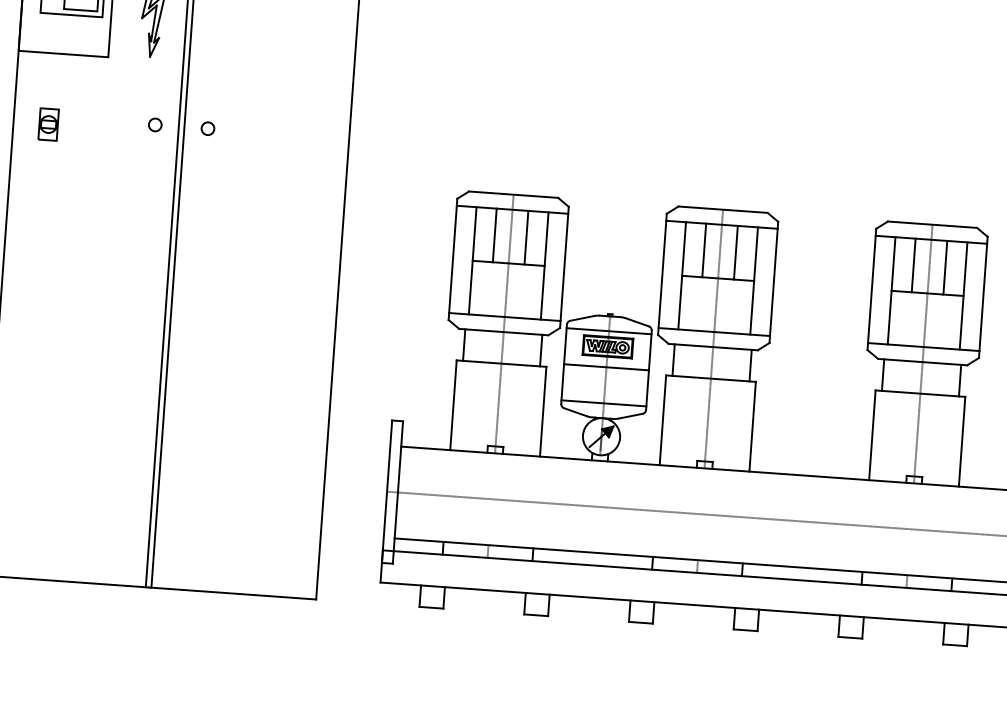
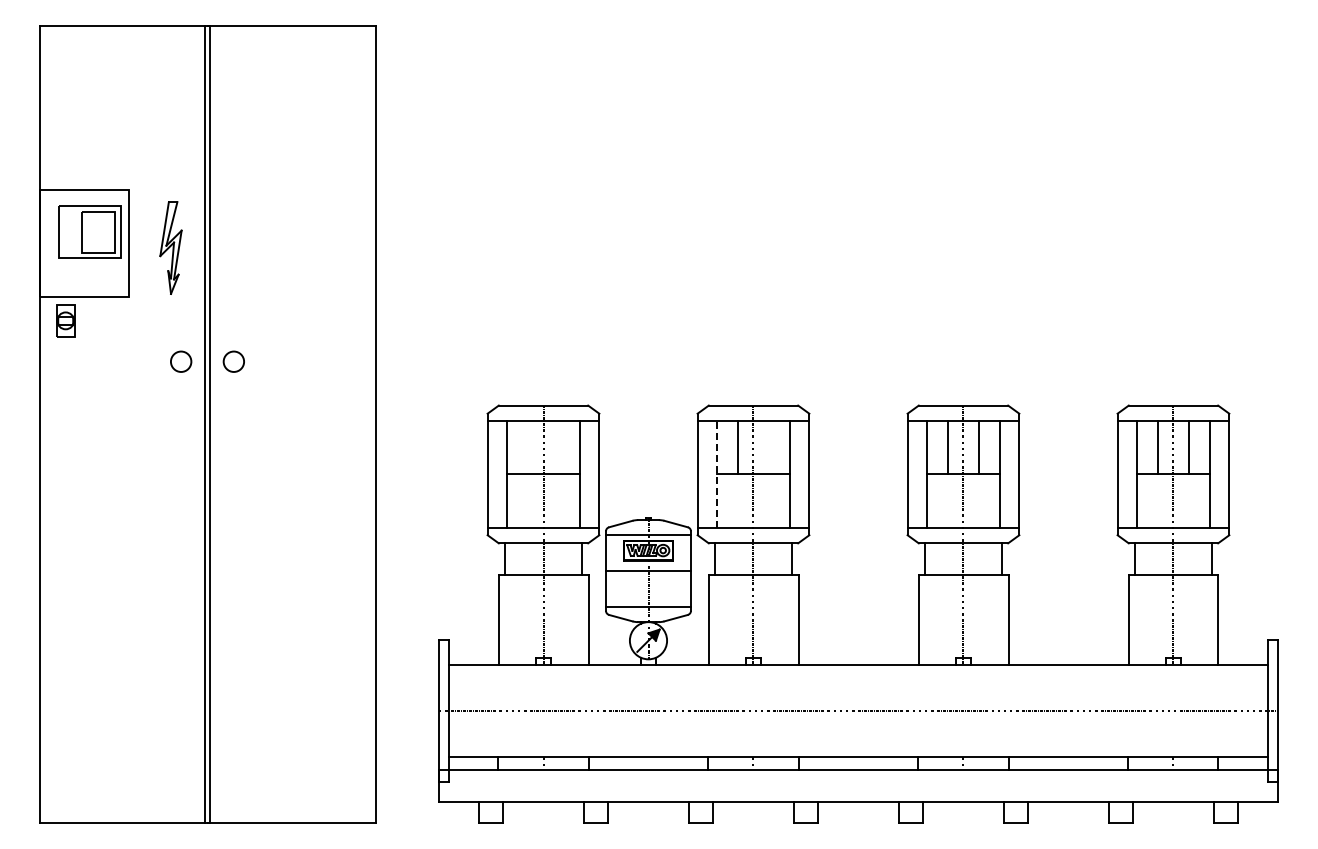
part: (48, 124) -> (65, 320), moved
circle: (154, 124) -> (180, 361), size x1.6
circle: (207, 128) -> (233, 361), size x1.6
line: (494, 235) -> (527, 447), removed
line: (526, 237) -> (559, 447), removed
line: (736, 252) -> (769, 447), removed
line: (682, 275) -> (717, 474), solid -> dashed

